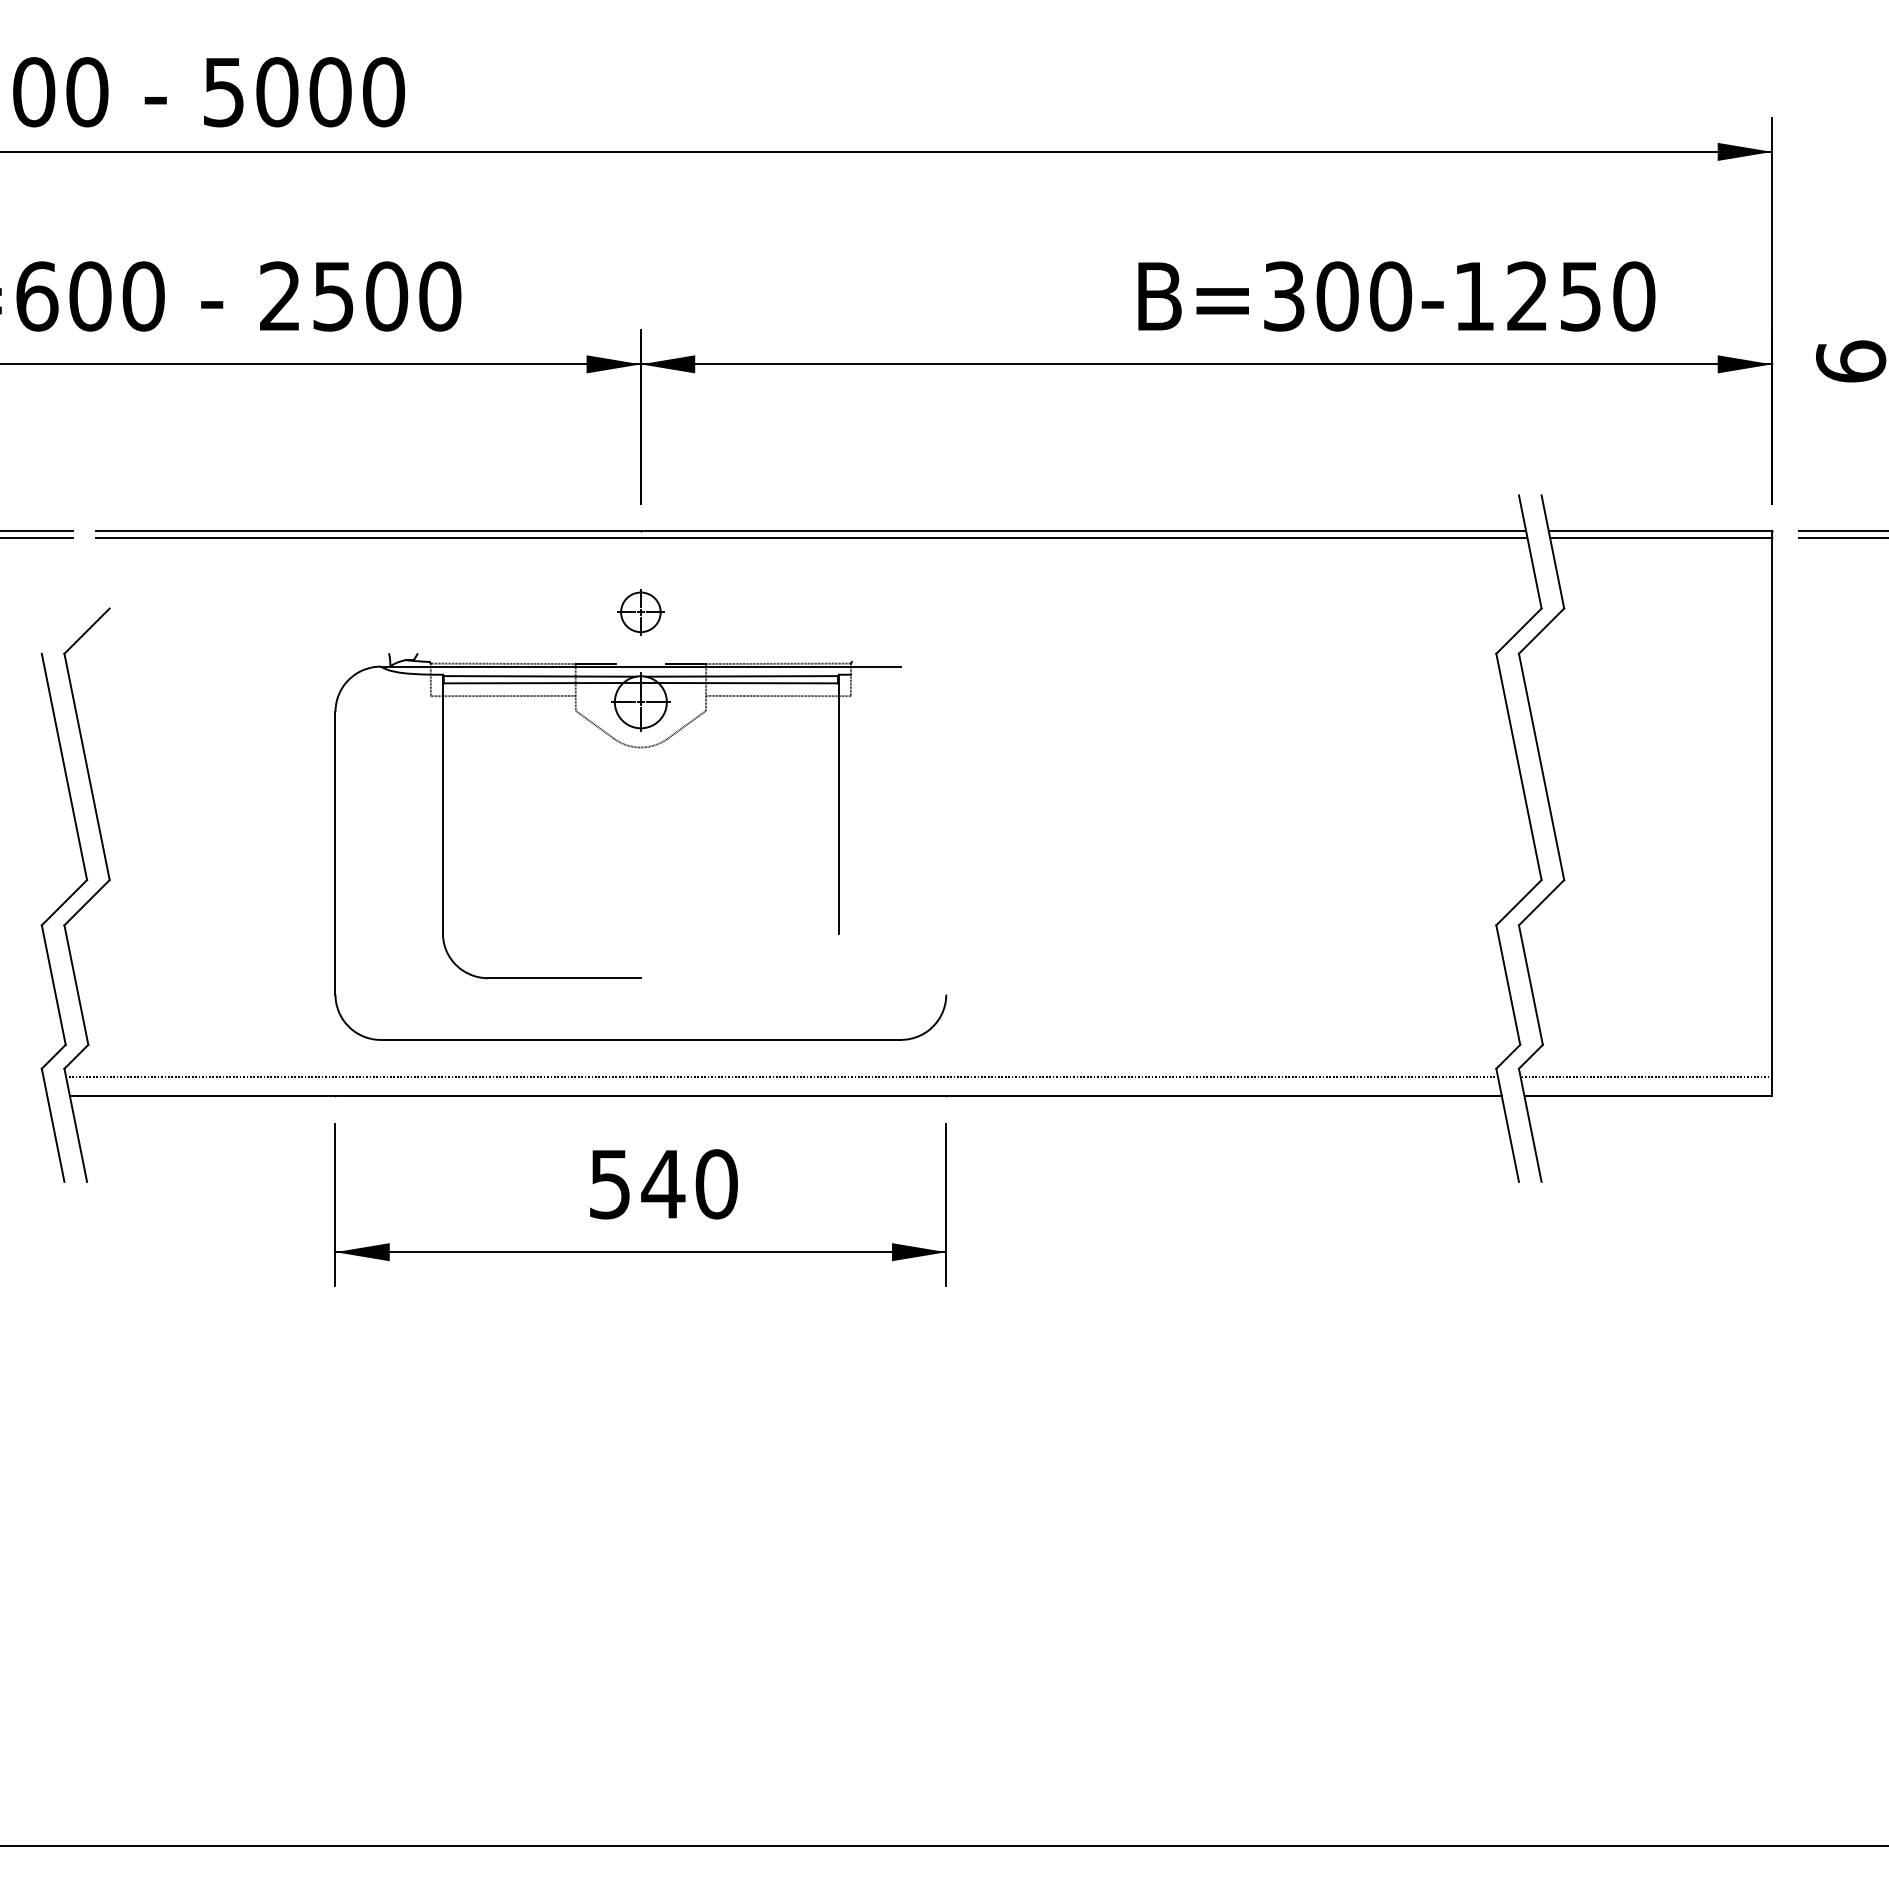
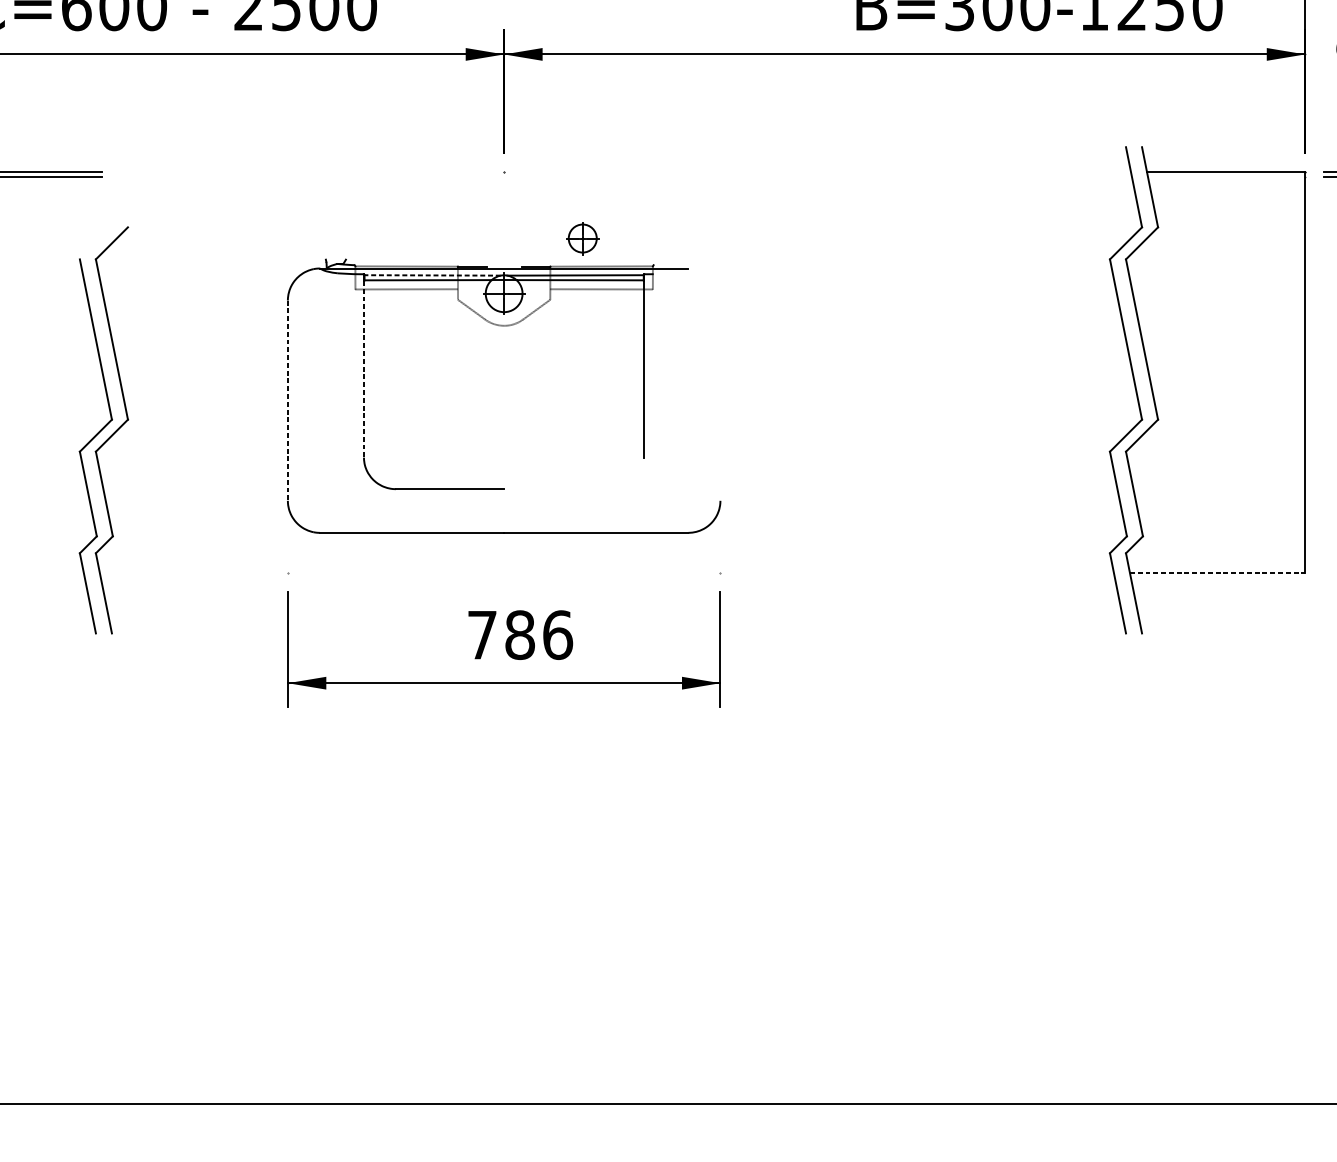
line: (810, 530) -> (624, 172), removed
line: (811, 537) -> (624, 177), removed
line: (1661, 537) -> (1226, 177), removed
part: (640, 612) -> (582, 238), moved
line: (539, 676) -> (432, 275), solid -> dashed
line: (442, 808) -> (363, 368), solid -> dashed
line: (335, 853) -> (287, 400), solid -> dashed
line: (782, 1077) -> (604, 559), removed
line: (1646, 1077) -> (1216, 559), removed
line: (785, 1096) -> (606, 572), removed
line: (1648, 1096) -> (1217, 572), solid -> dashed
text: (664, 1184) -> (520, 635), 540 -> 786

